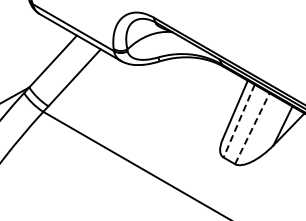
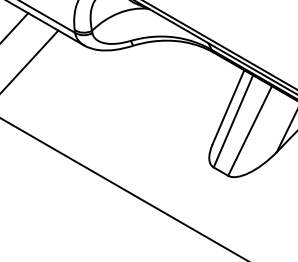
line: (239, 121) -> (233, 121), dashed -> solid
line: (252, 128) -> (250, 130), dashed -> solid

